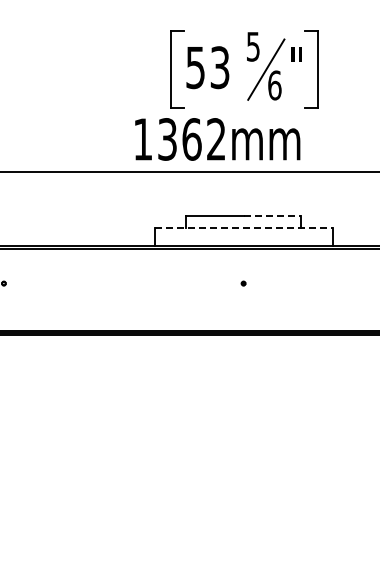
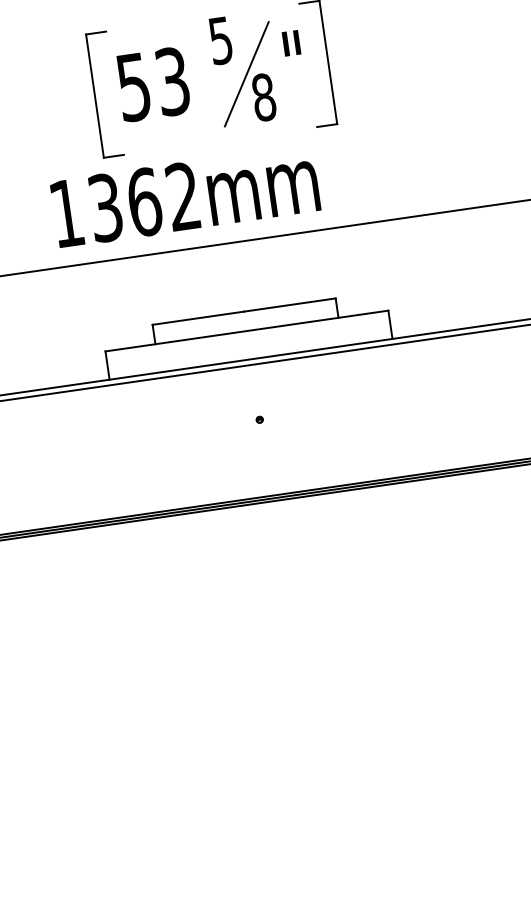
text: (274, 85) -> (263, 97), 6 -> 8
line: (272, 215) -> (290, 304), dashed -> solid
line: (243, 227) -> (246, 330), dashed -> solid

